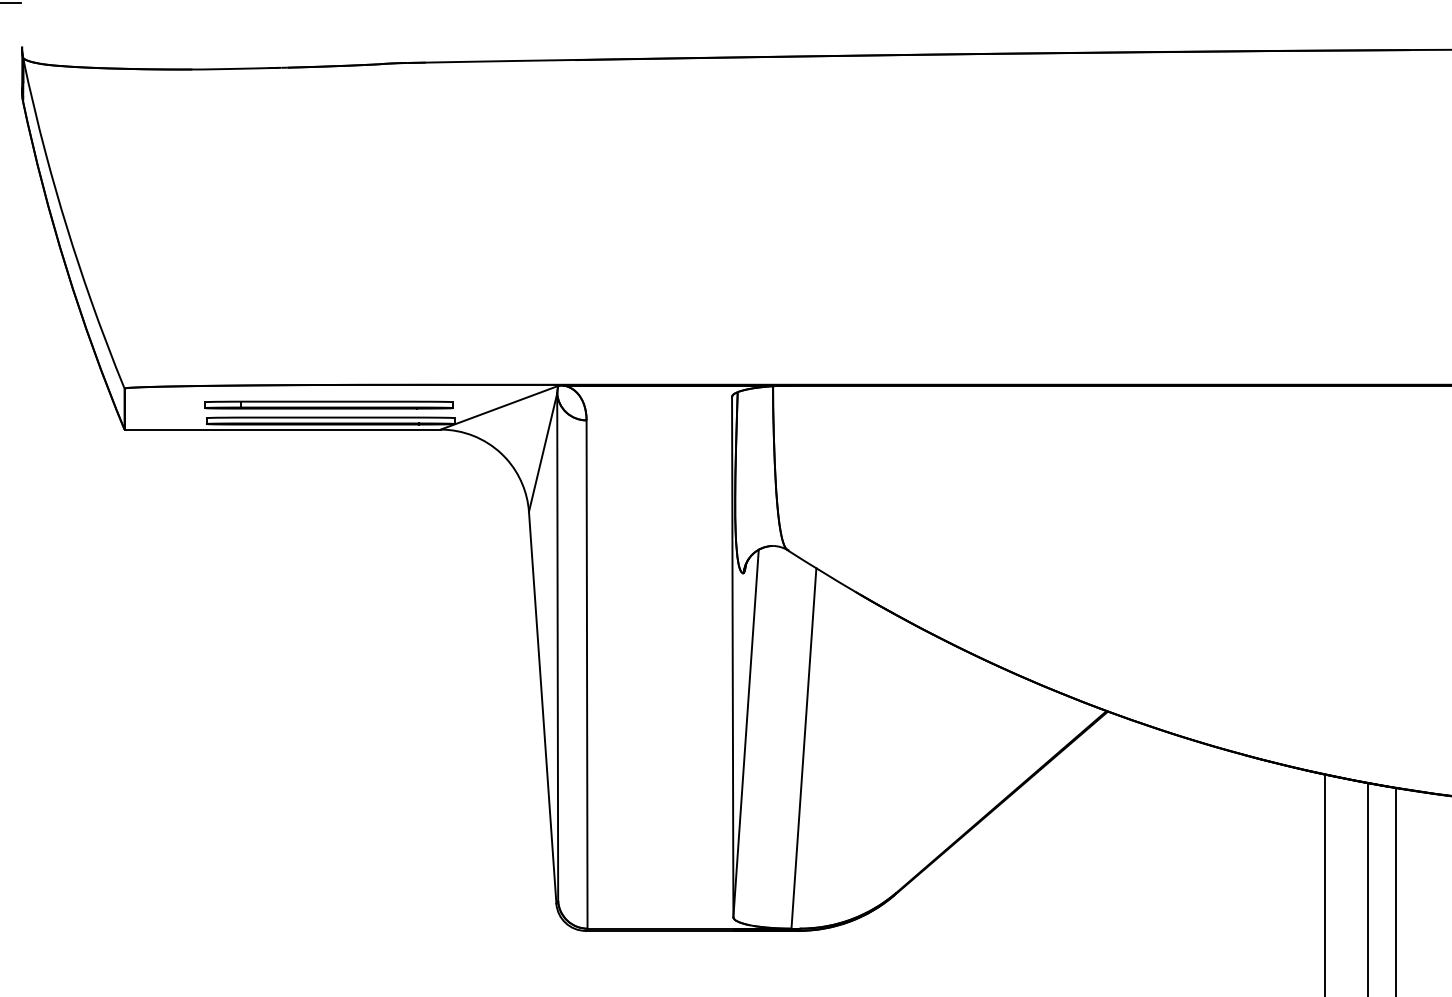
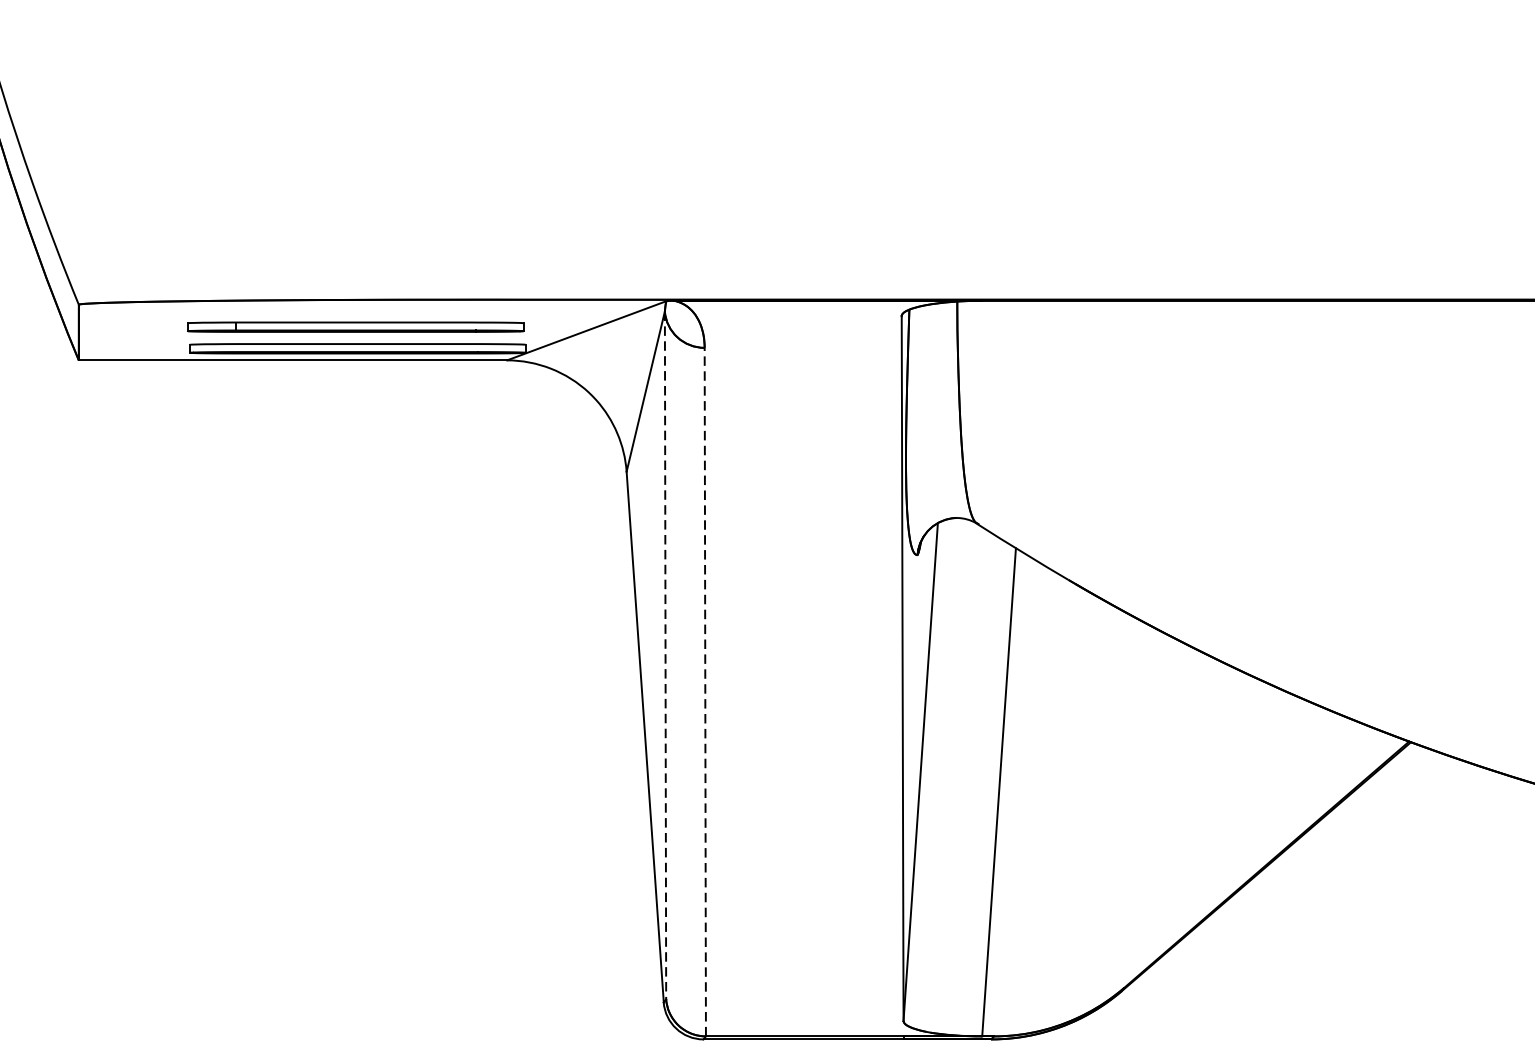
line: (557, 647) -> (665, 655), solid -> dashed
line: (587, 674) -> (705, 692), solid -> dashed

